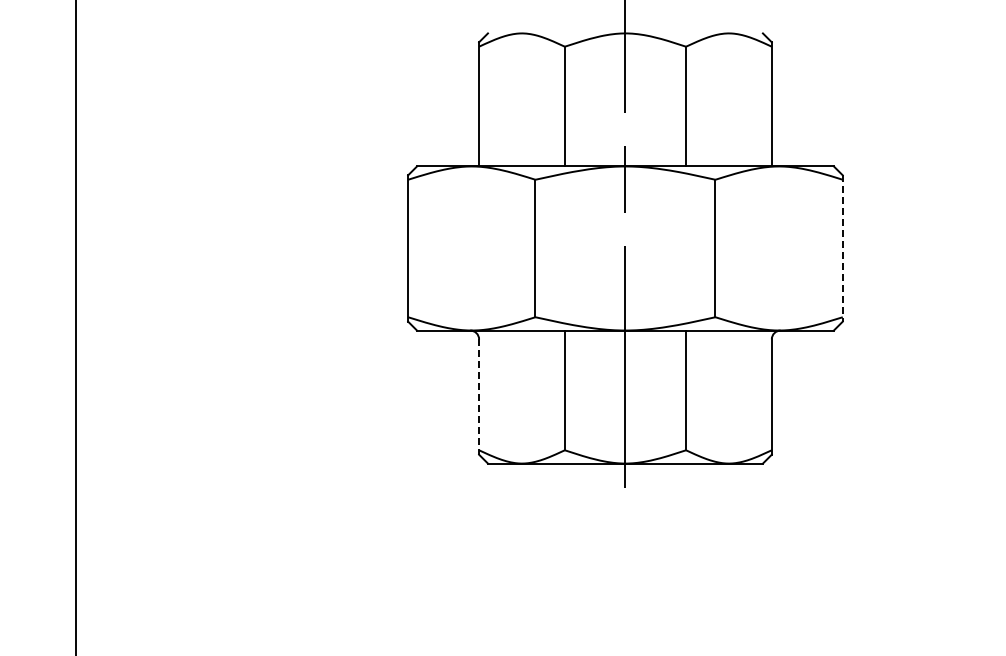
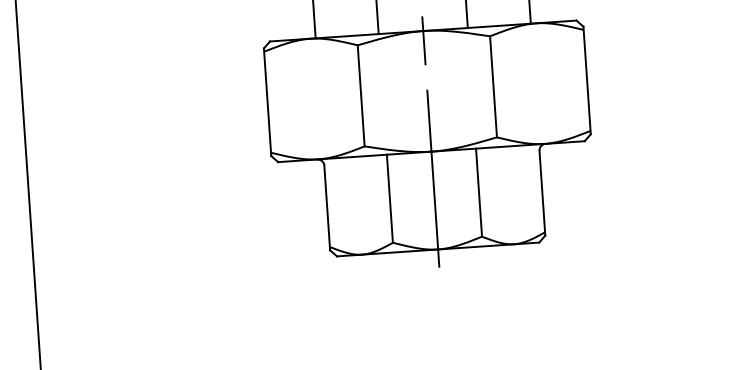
line: (842, 249) -> (586, 81), dashed -> solid
line: (479, 397) -> (327, 208), dashed -> solid

